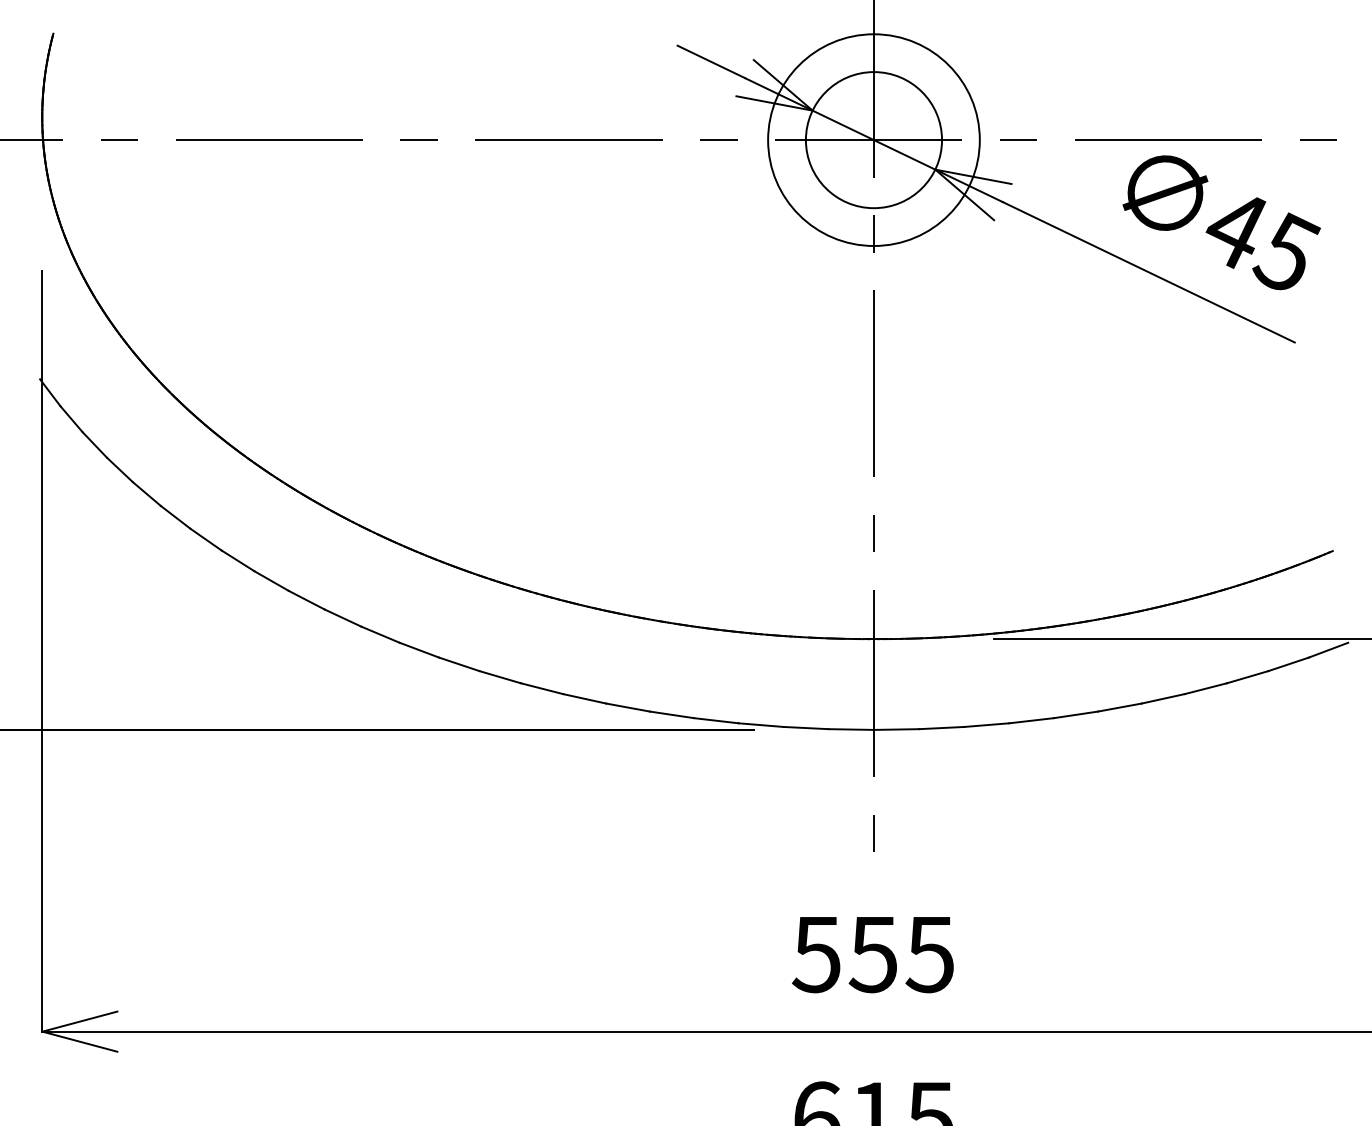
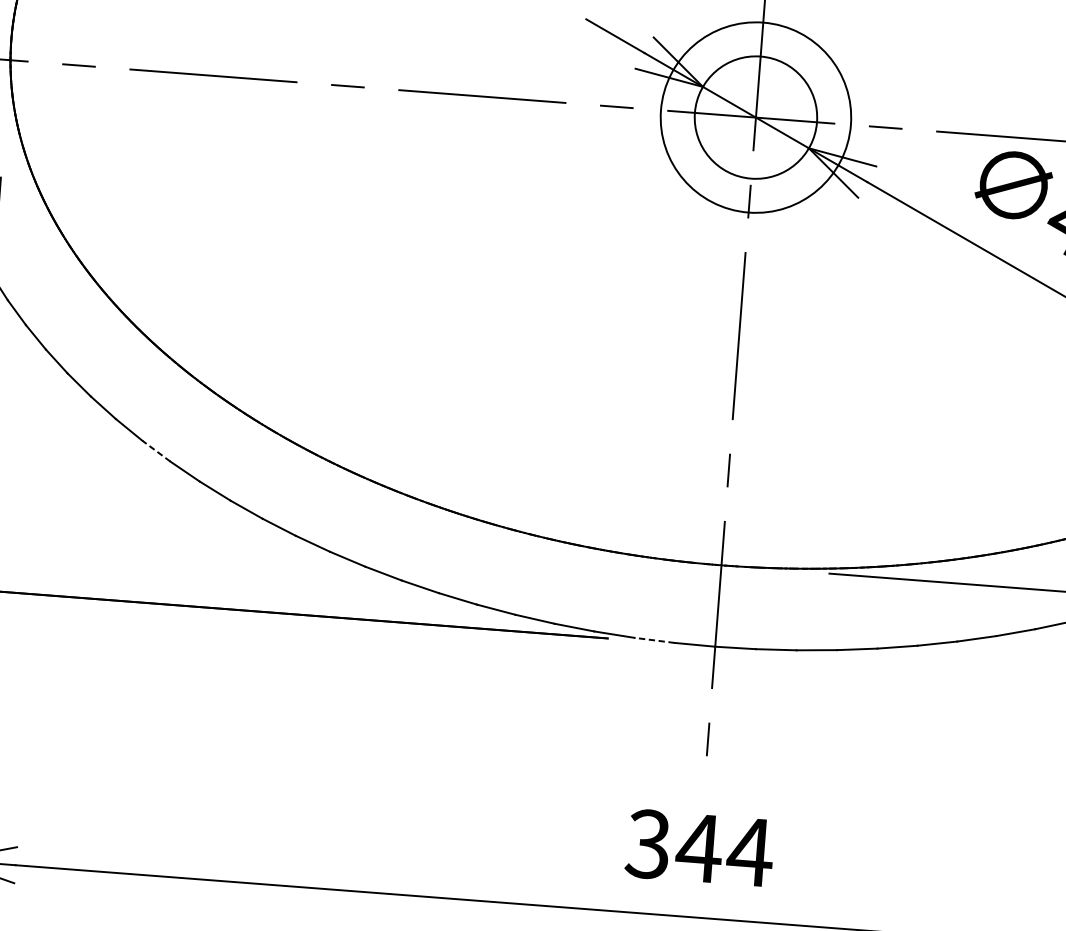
line: (237, 560) -> (155, 450), solid -> dashed
line: (806, 728) -> (654, 640), solid -> dashed
text: (873, 954) -> (699, 848), 555 -> 344

